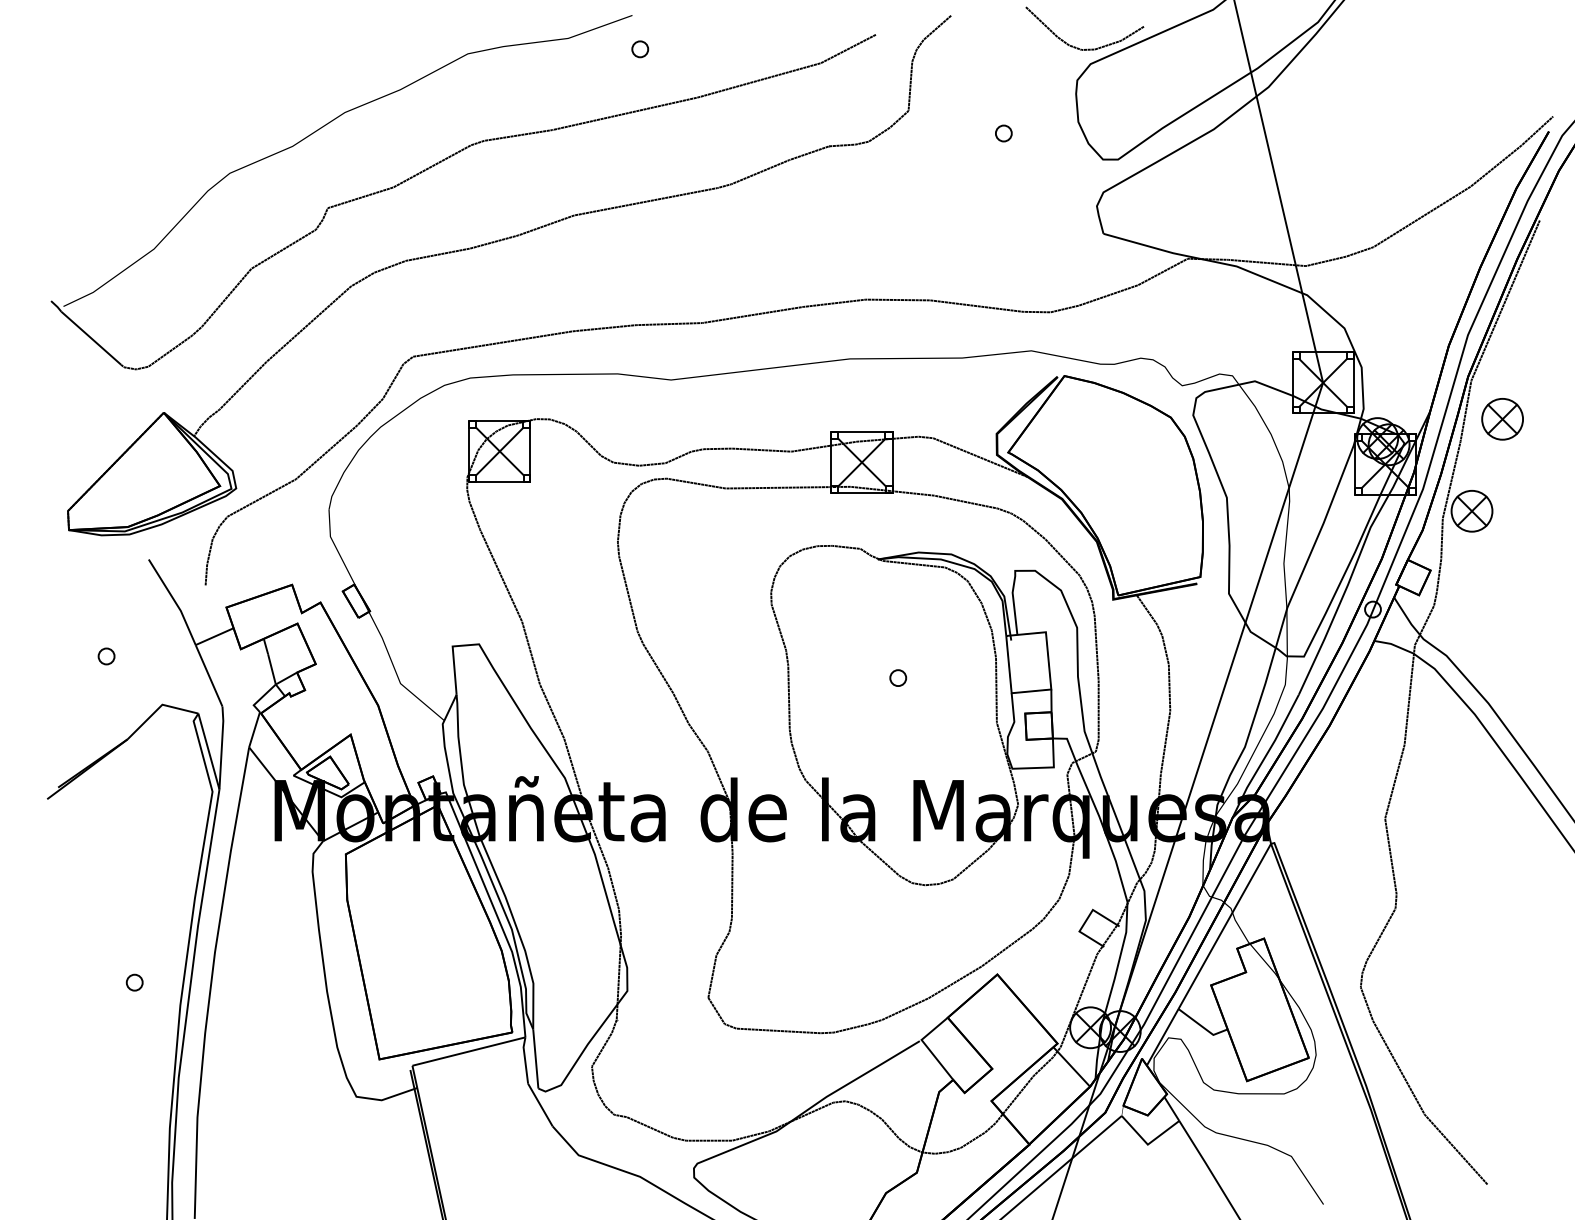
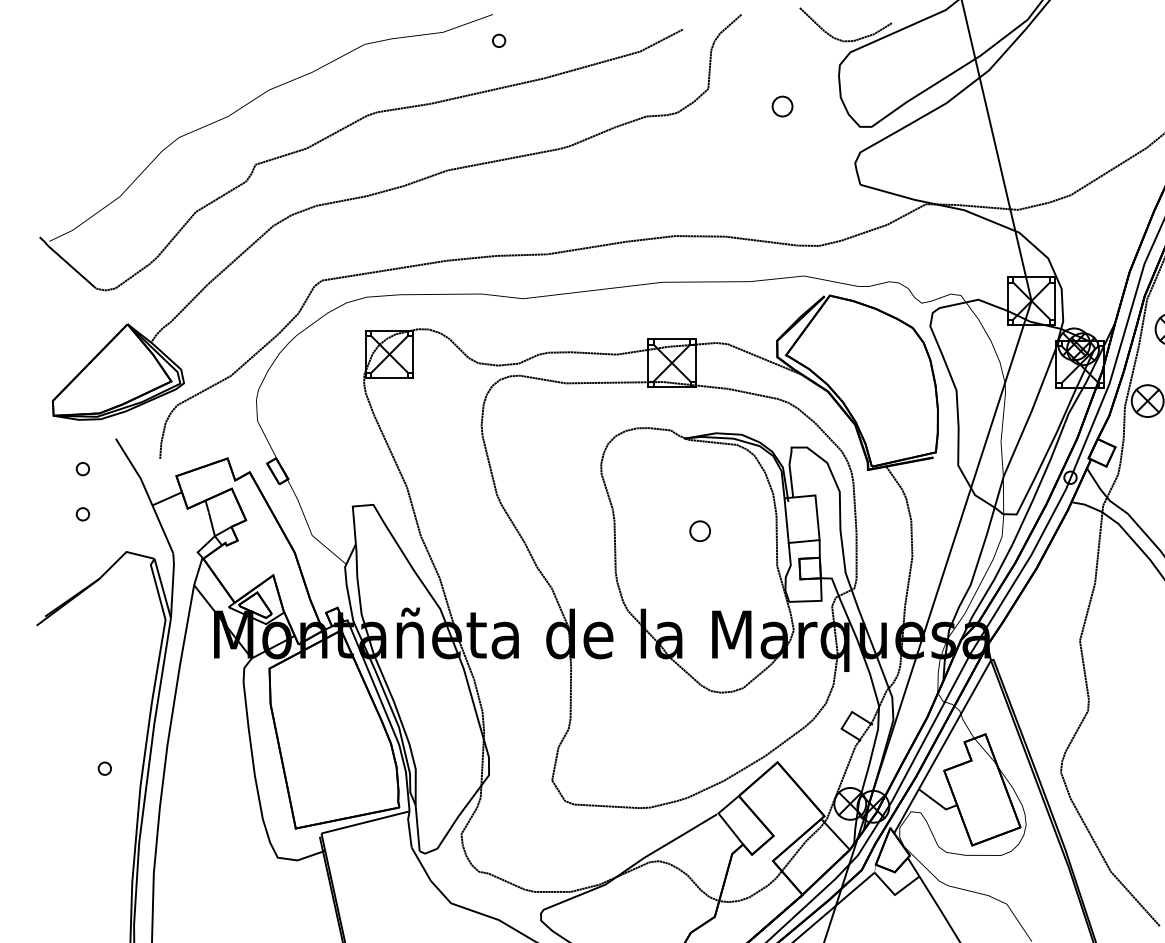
part: (1003, 133) -> (782, 106), size x1.6
part: (106, 598) -> (82, 469), added
part: (898, 677) -> (700, 530), size x1.6

